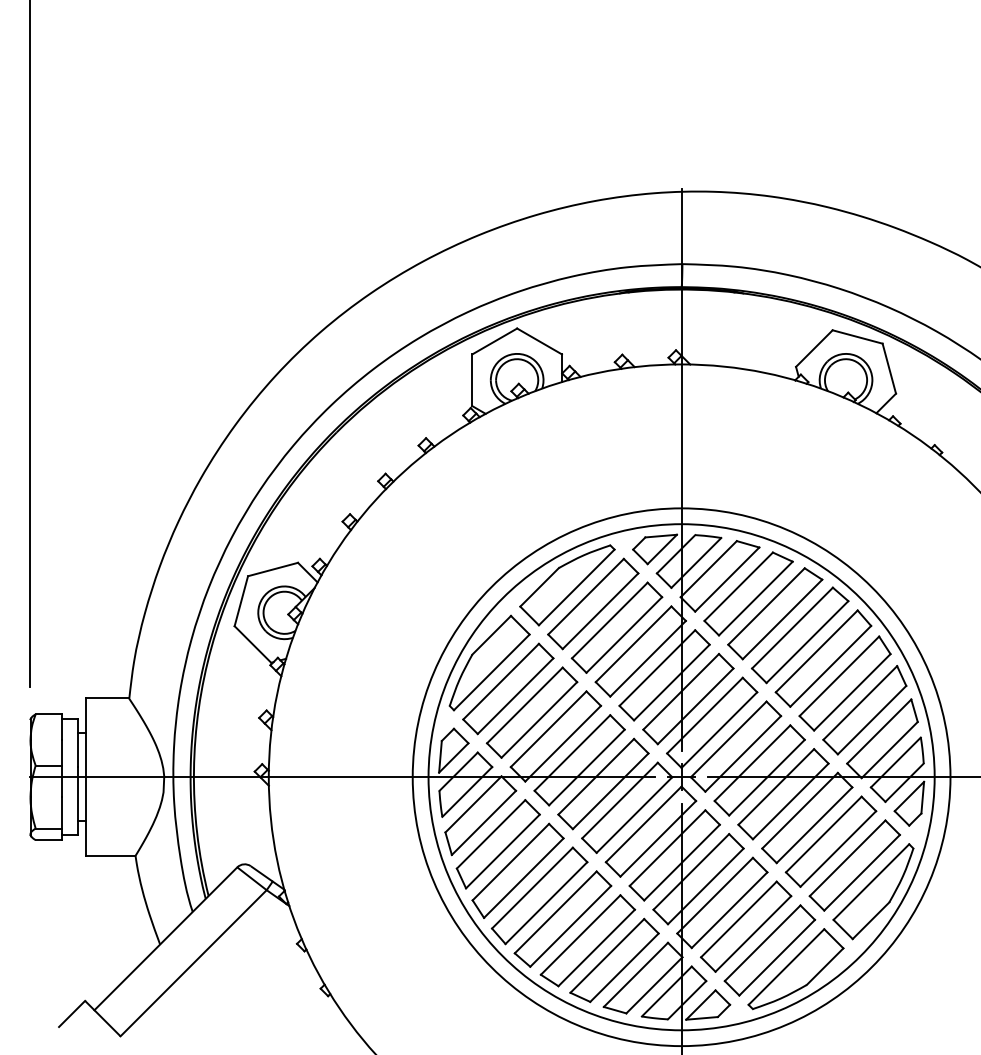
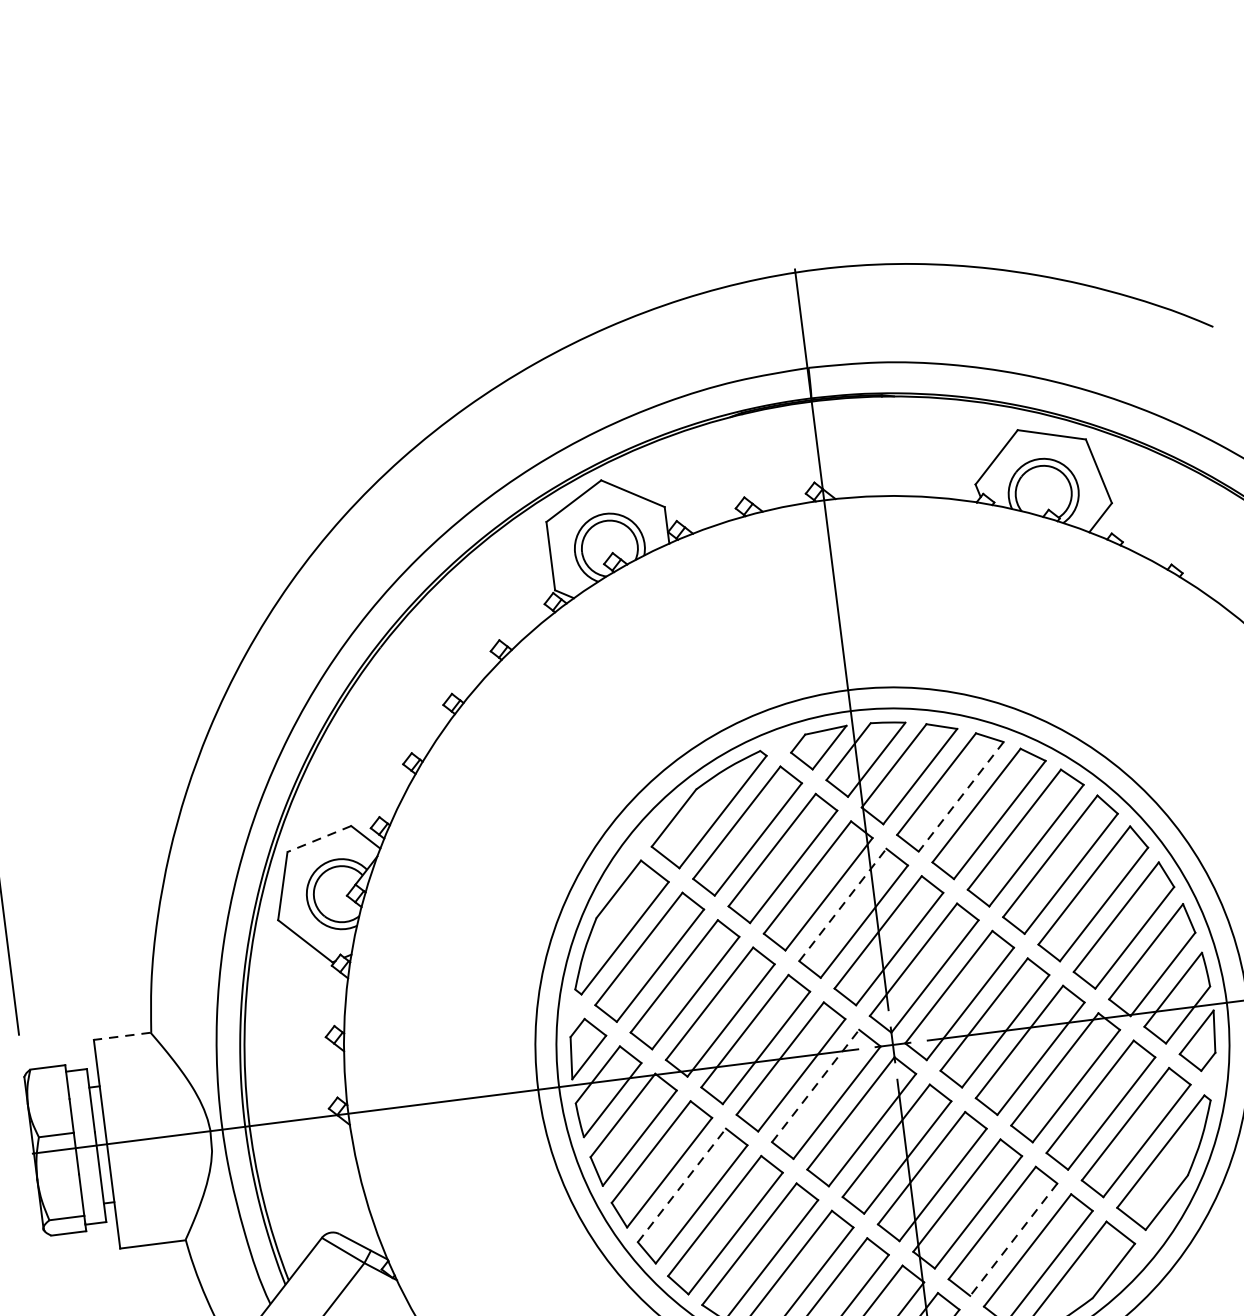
line: (273, 569) -> (319, 838), solid -> dashed
line: (755, 598) -> (960, 796), solid -> dashed
line: (657, 667) -> (842, 904), solid -> dashed
line: (107, 698) -> (122, 1036), solid -> dashed
line: (620, 800) -> (816, 1085), solid -> dashed
line: (511, 861) -> (682, 1184), solid -> dashed
line: (753, 934) -> (1014, 1240), solid -> dashed

